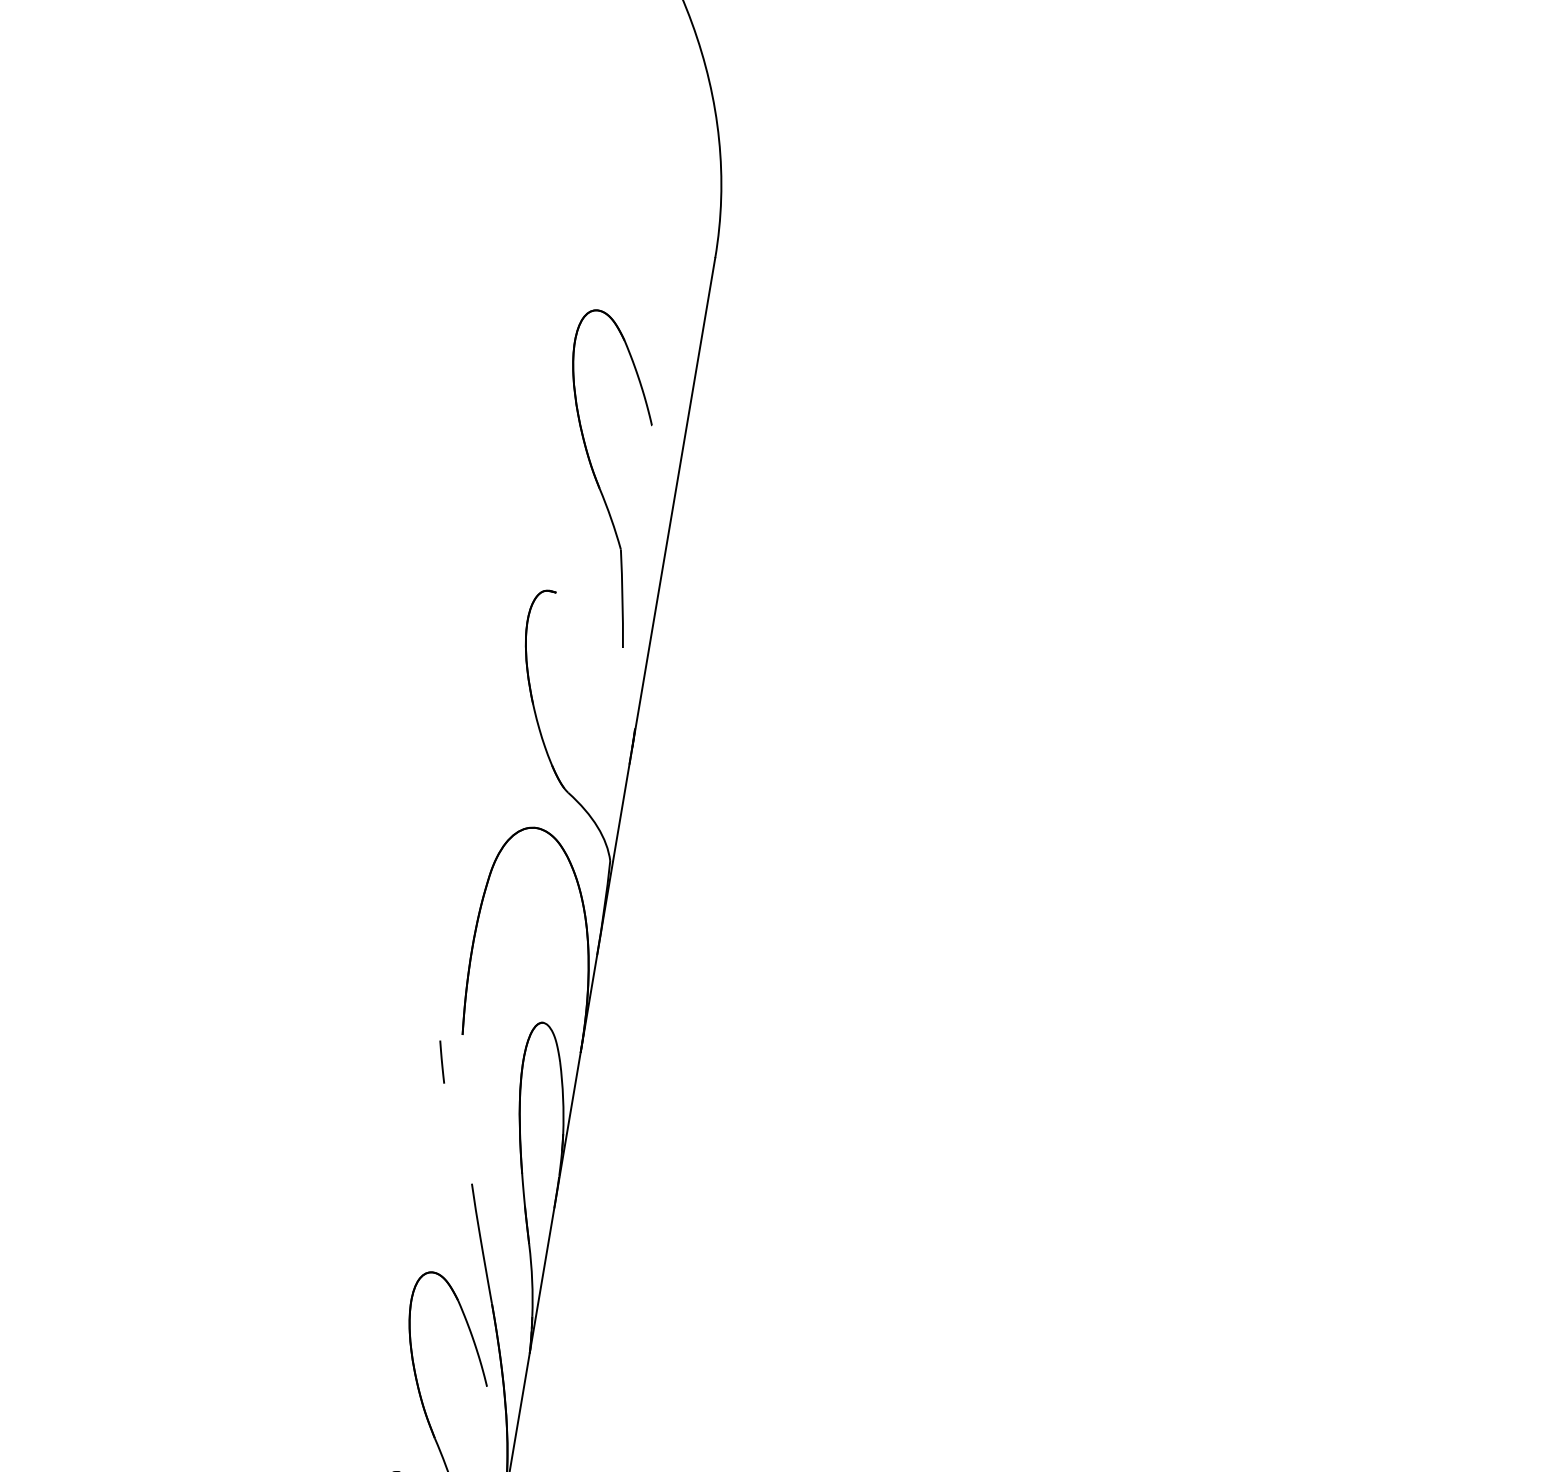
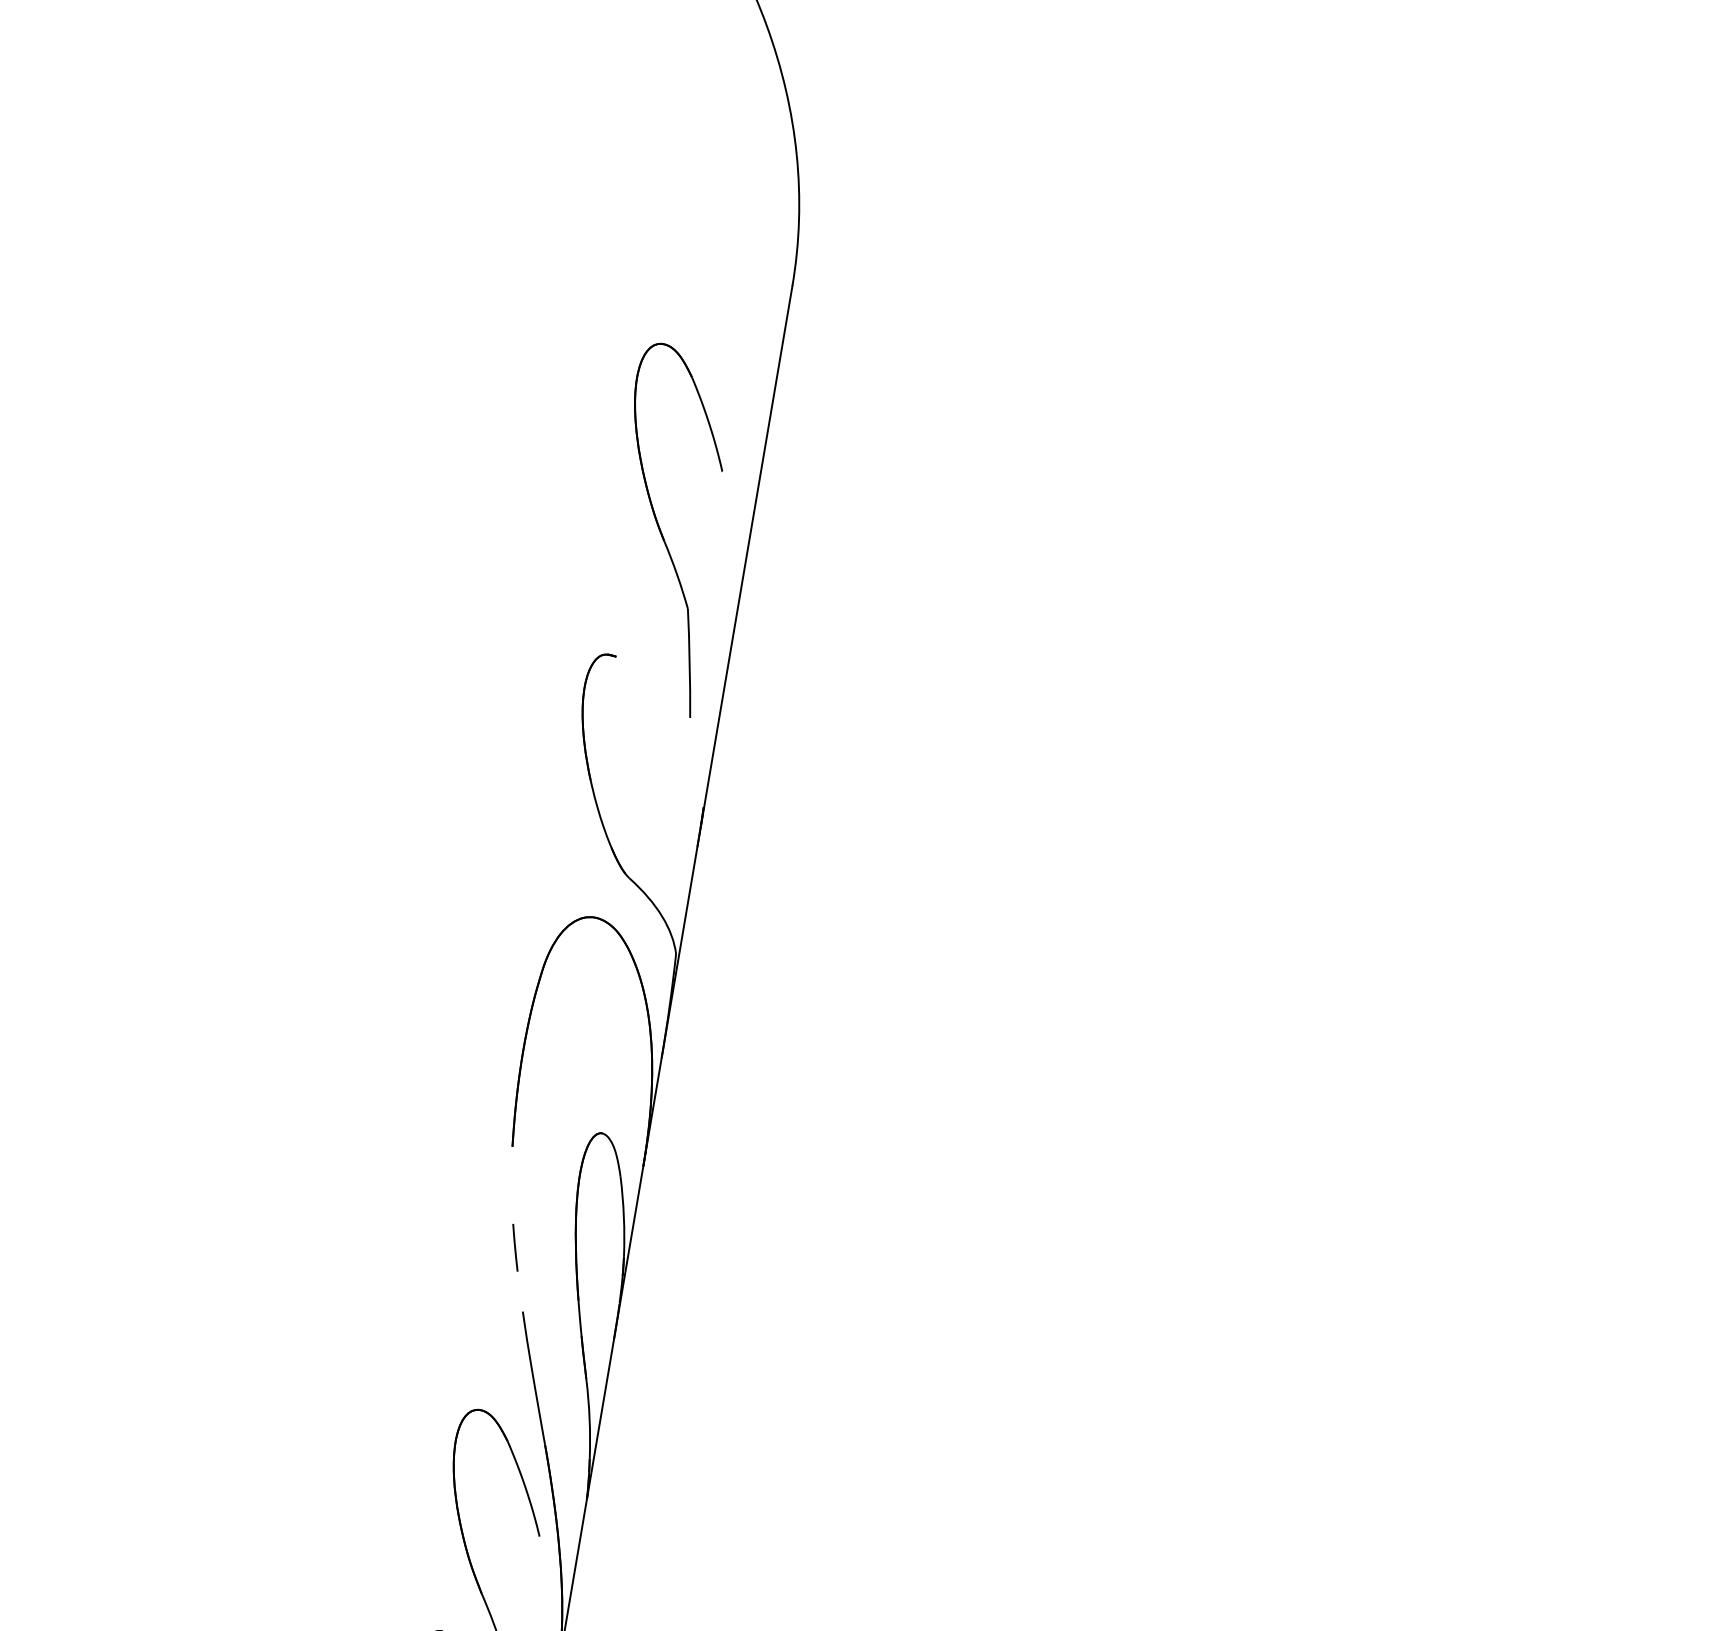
line: (441, 1061) -> (514, 1247), moved

